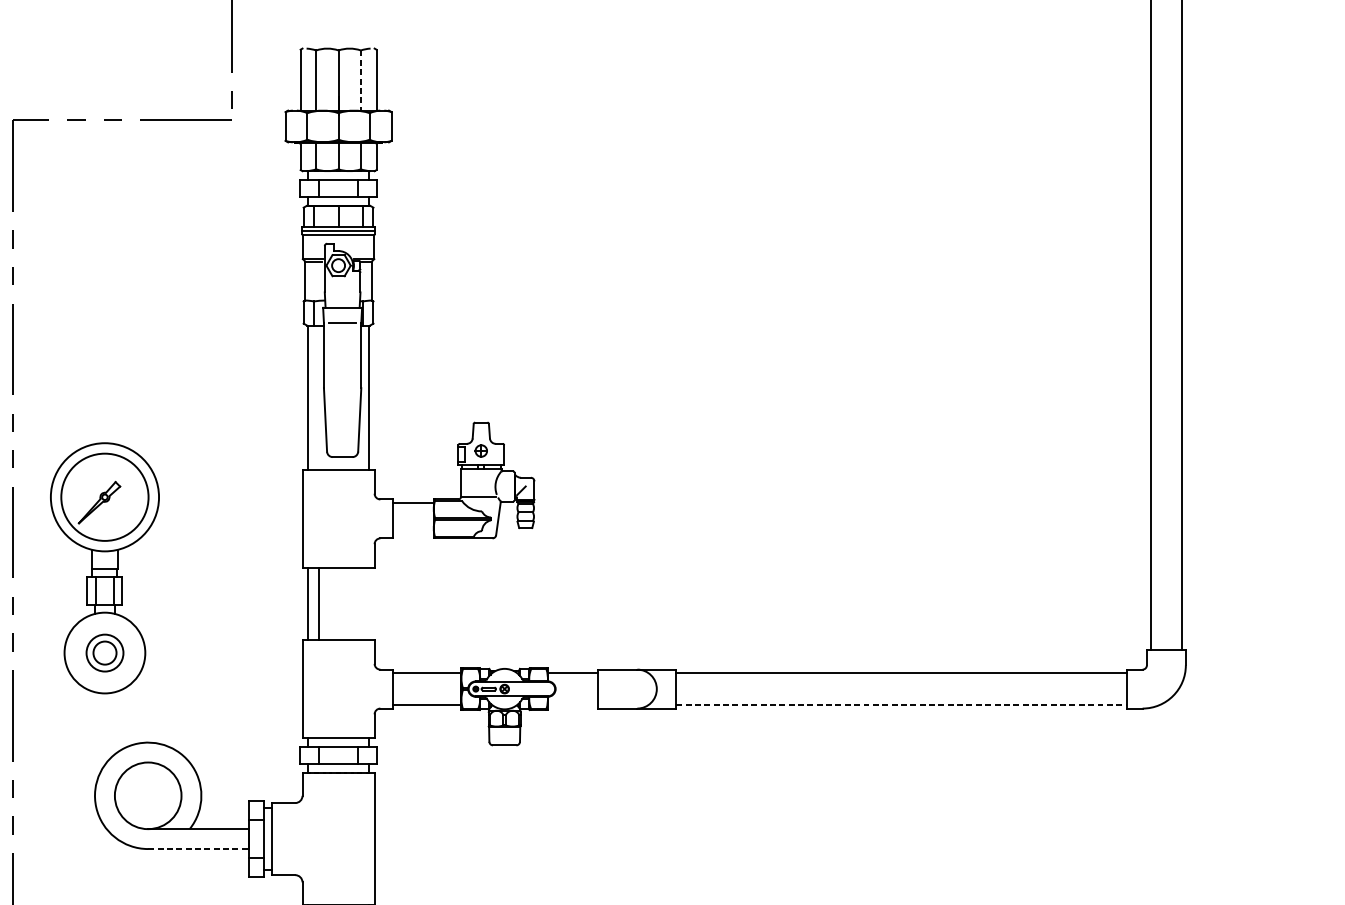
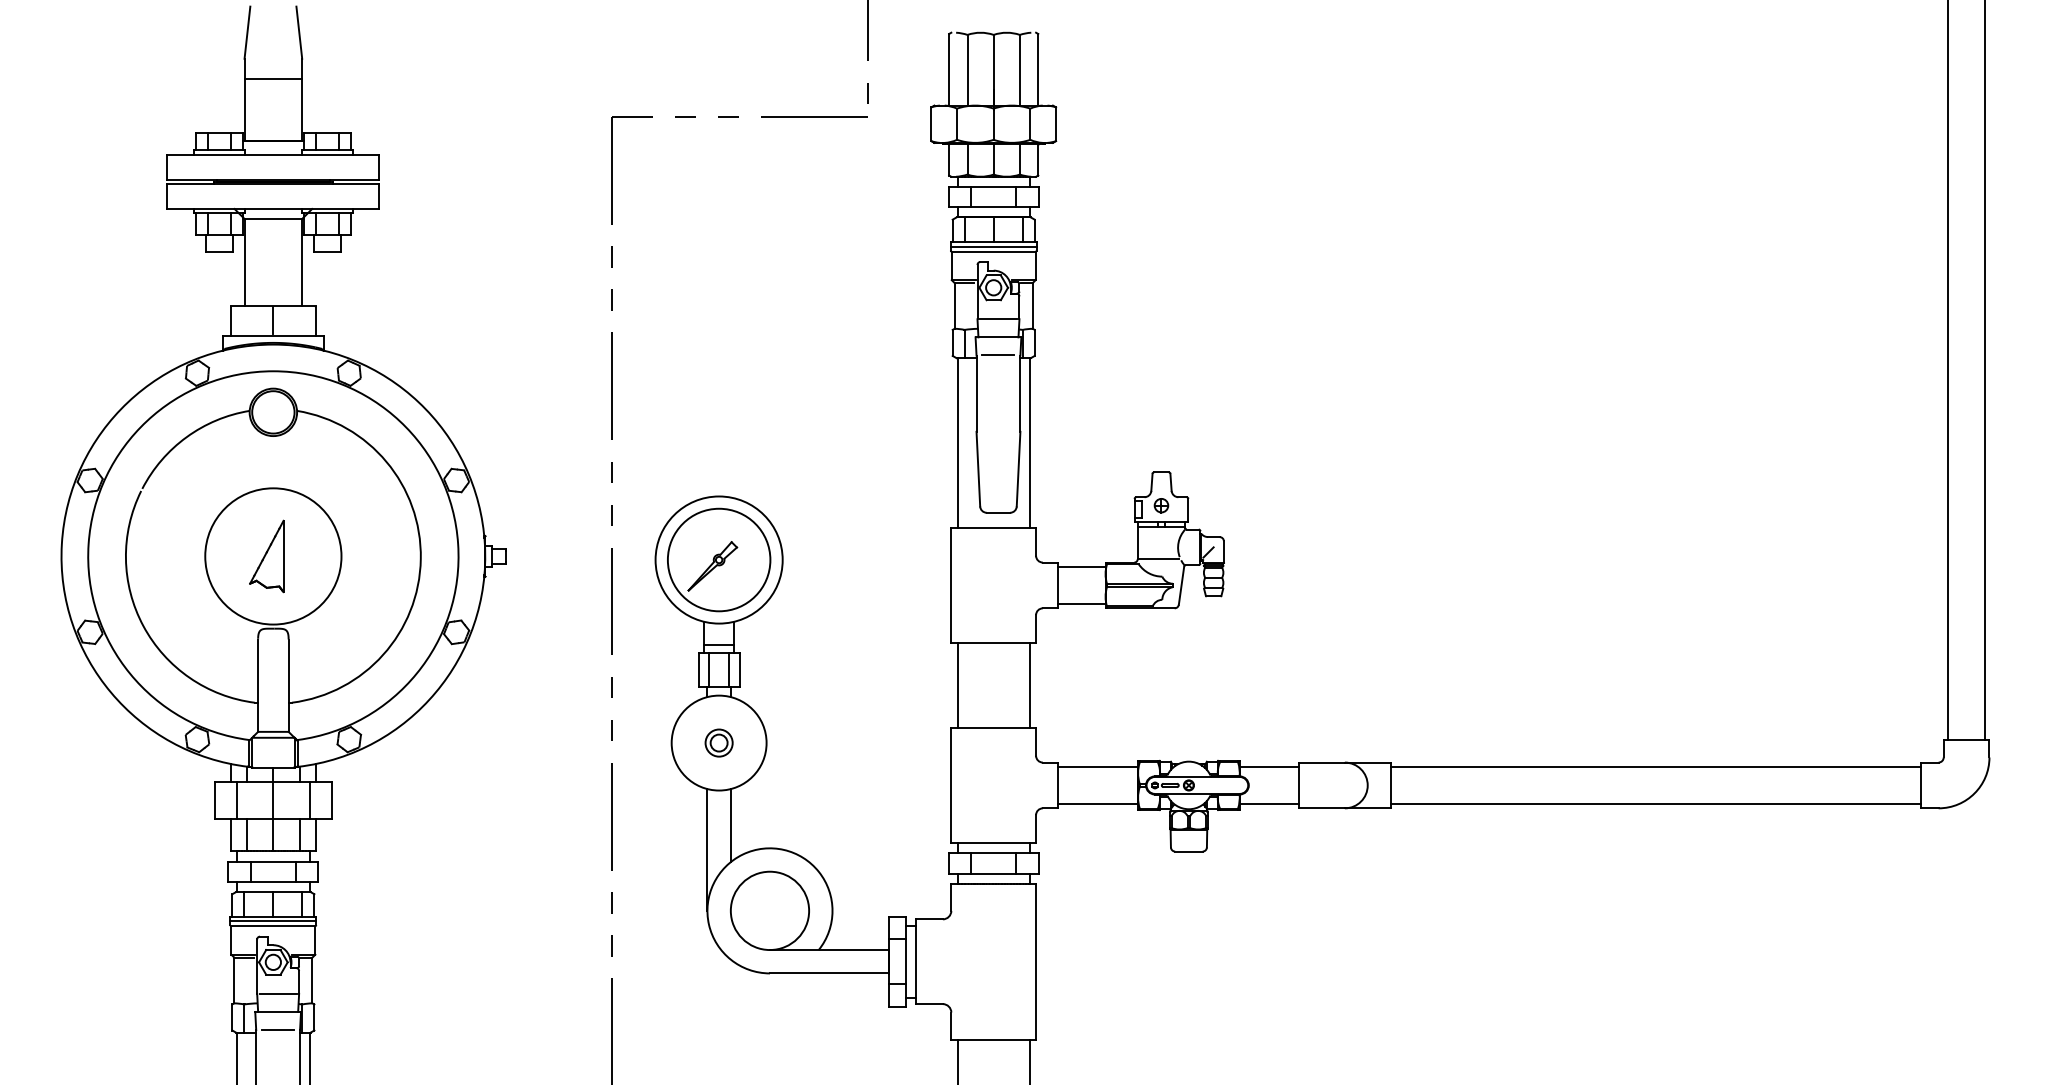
line: (360, 80) -> (1019, 70), dashed -> solid
line: (342, 292) -> (998, 319), added
line: (413, 534) -> (1081, 603), added
line: (318, 604) -> (1029, 685), moved
part: (104, 652) -> (718, 742), size x0.62
line: (573, 704) -> (1269, 803), added
line: (902, 704) -> (1656, 803), dashed -> solid
line: (114, 723) -> (730, 825), added
line: (95, 743) -> (707, 849), added
line: (198, 849) -> (829, 973), dashed -> solid

